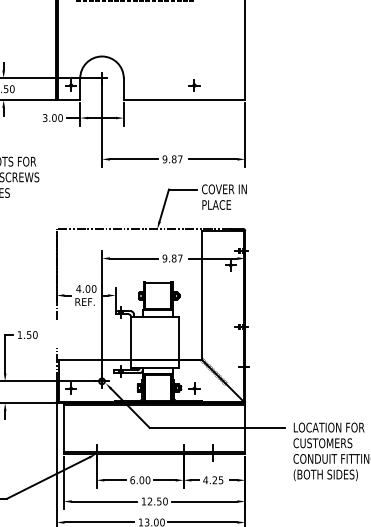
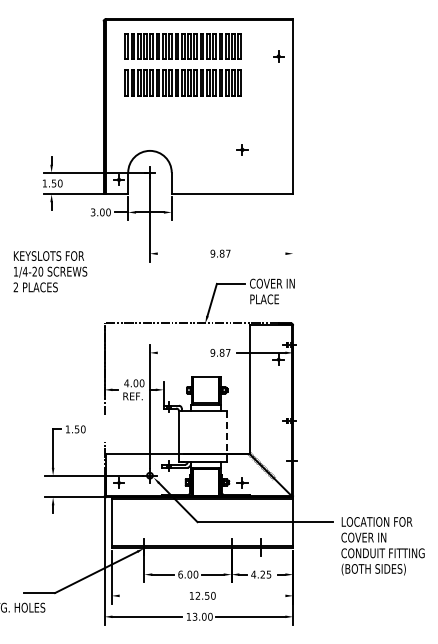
part: (194, 85) -> (242, 149), moved
line: (245, 135) -> (293, 229), removed
line: (133, 159) -> (181, 253), removed
line: (213, 159) -> (261, 253), removed
line: (133, 258) -> (181, 352), removed
line: (178, 339) -> (226, 433), solid -> dashed
text: (326, 443) -> (374, 537), CUSTOMERS -> COVER IN
line: (103, 501) -> (151, 595), removed
line: (204, 501) -> (252, 595), removed

